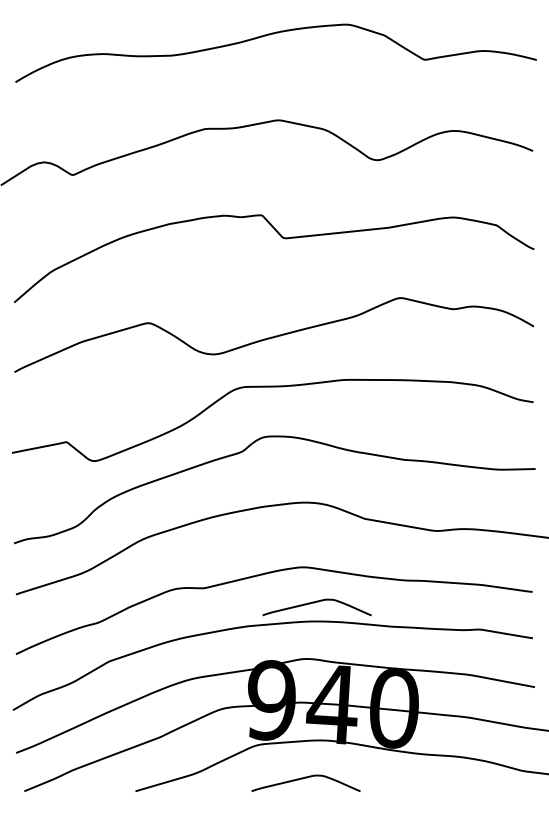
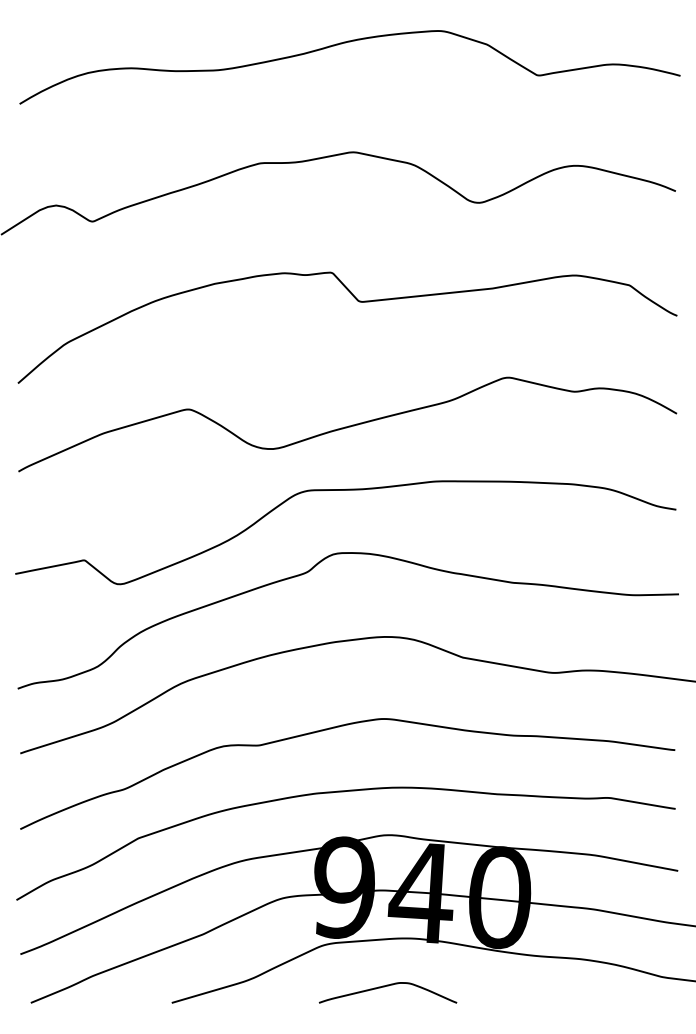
curve: (314, 603) -> (398, 764), removed

